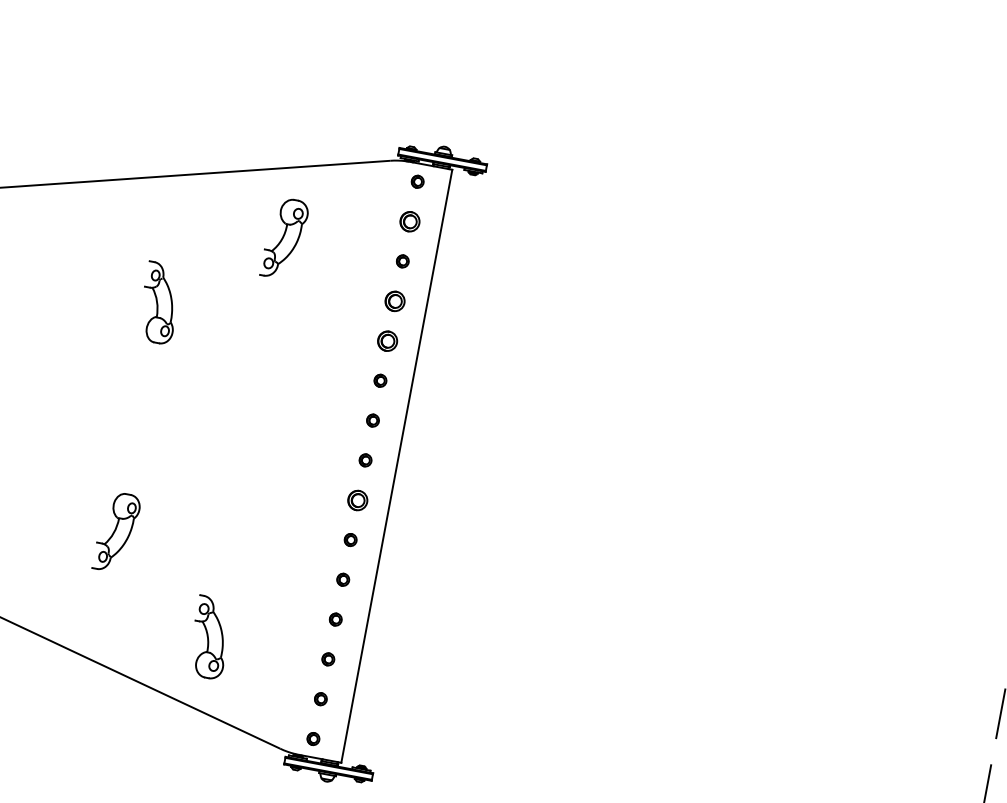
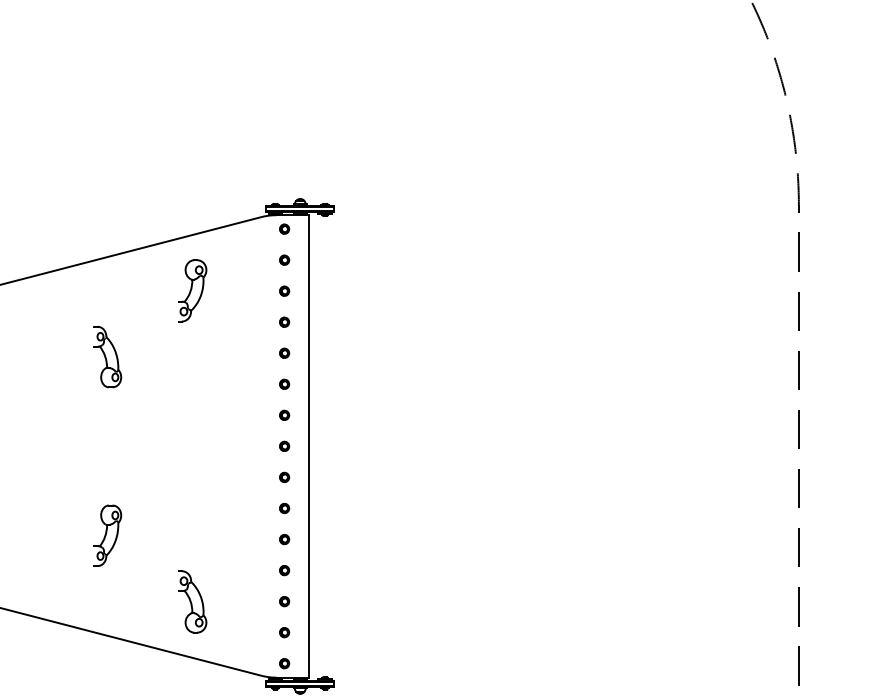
part: (410, 220) -> (284, 259), size x0.62
part: (395, 300) -> (284, 321), size x0.62
part: (387, 339) -> (284, 352), size x0.62
part: (358, 498) -> (284, 476), size x0.62

